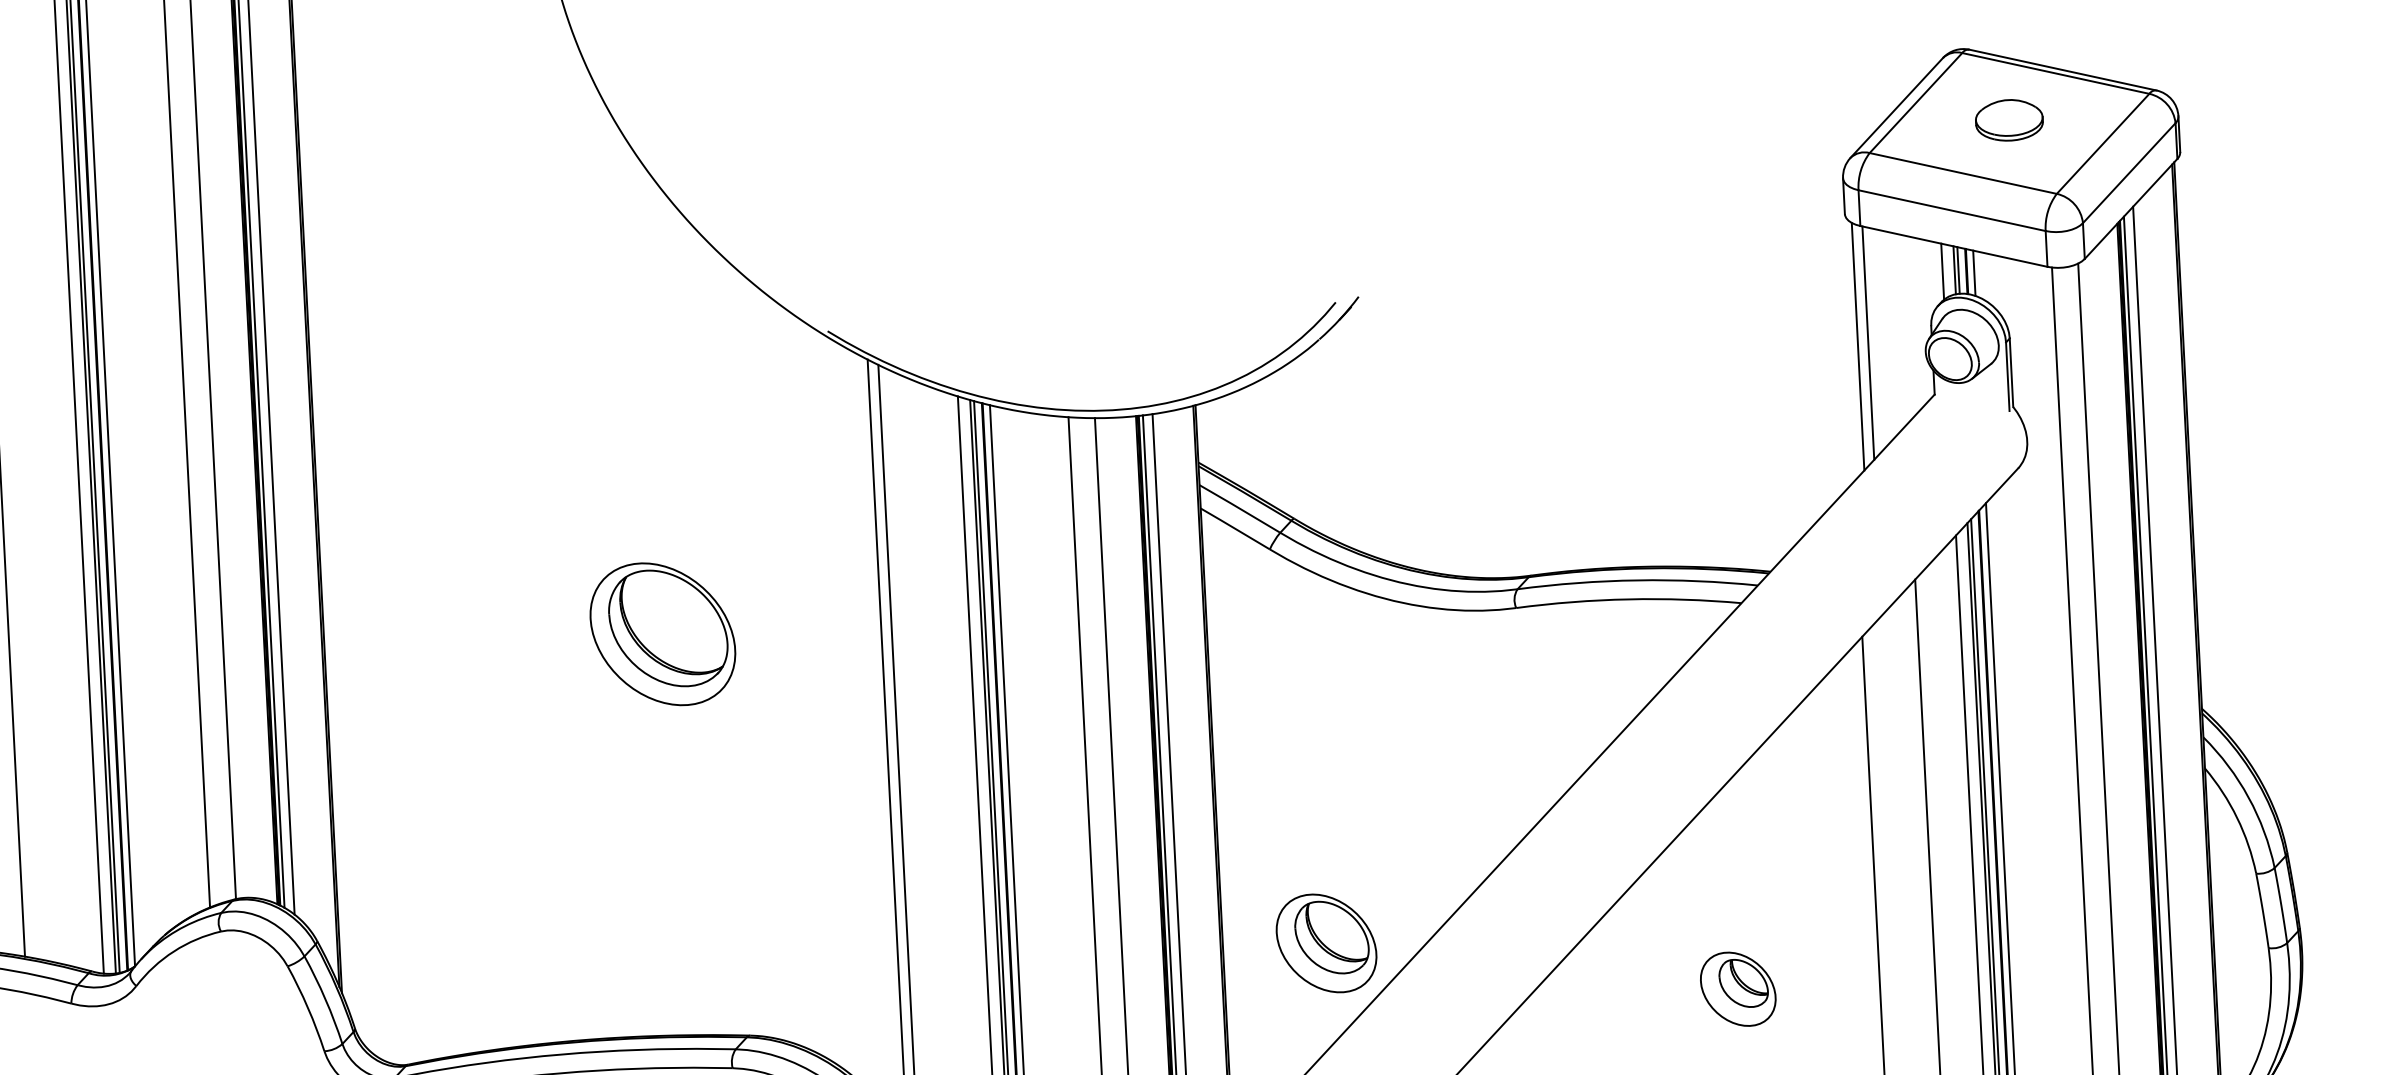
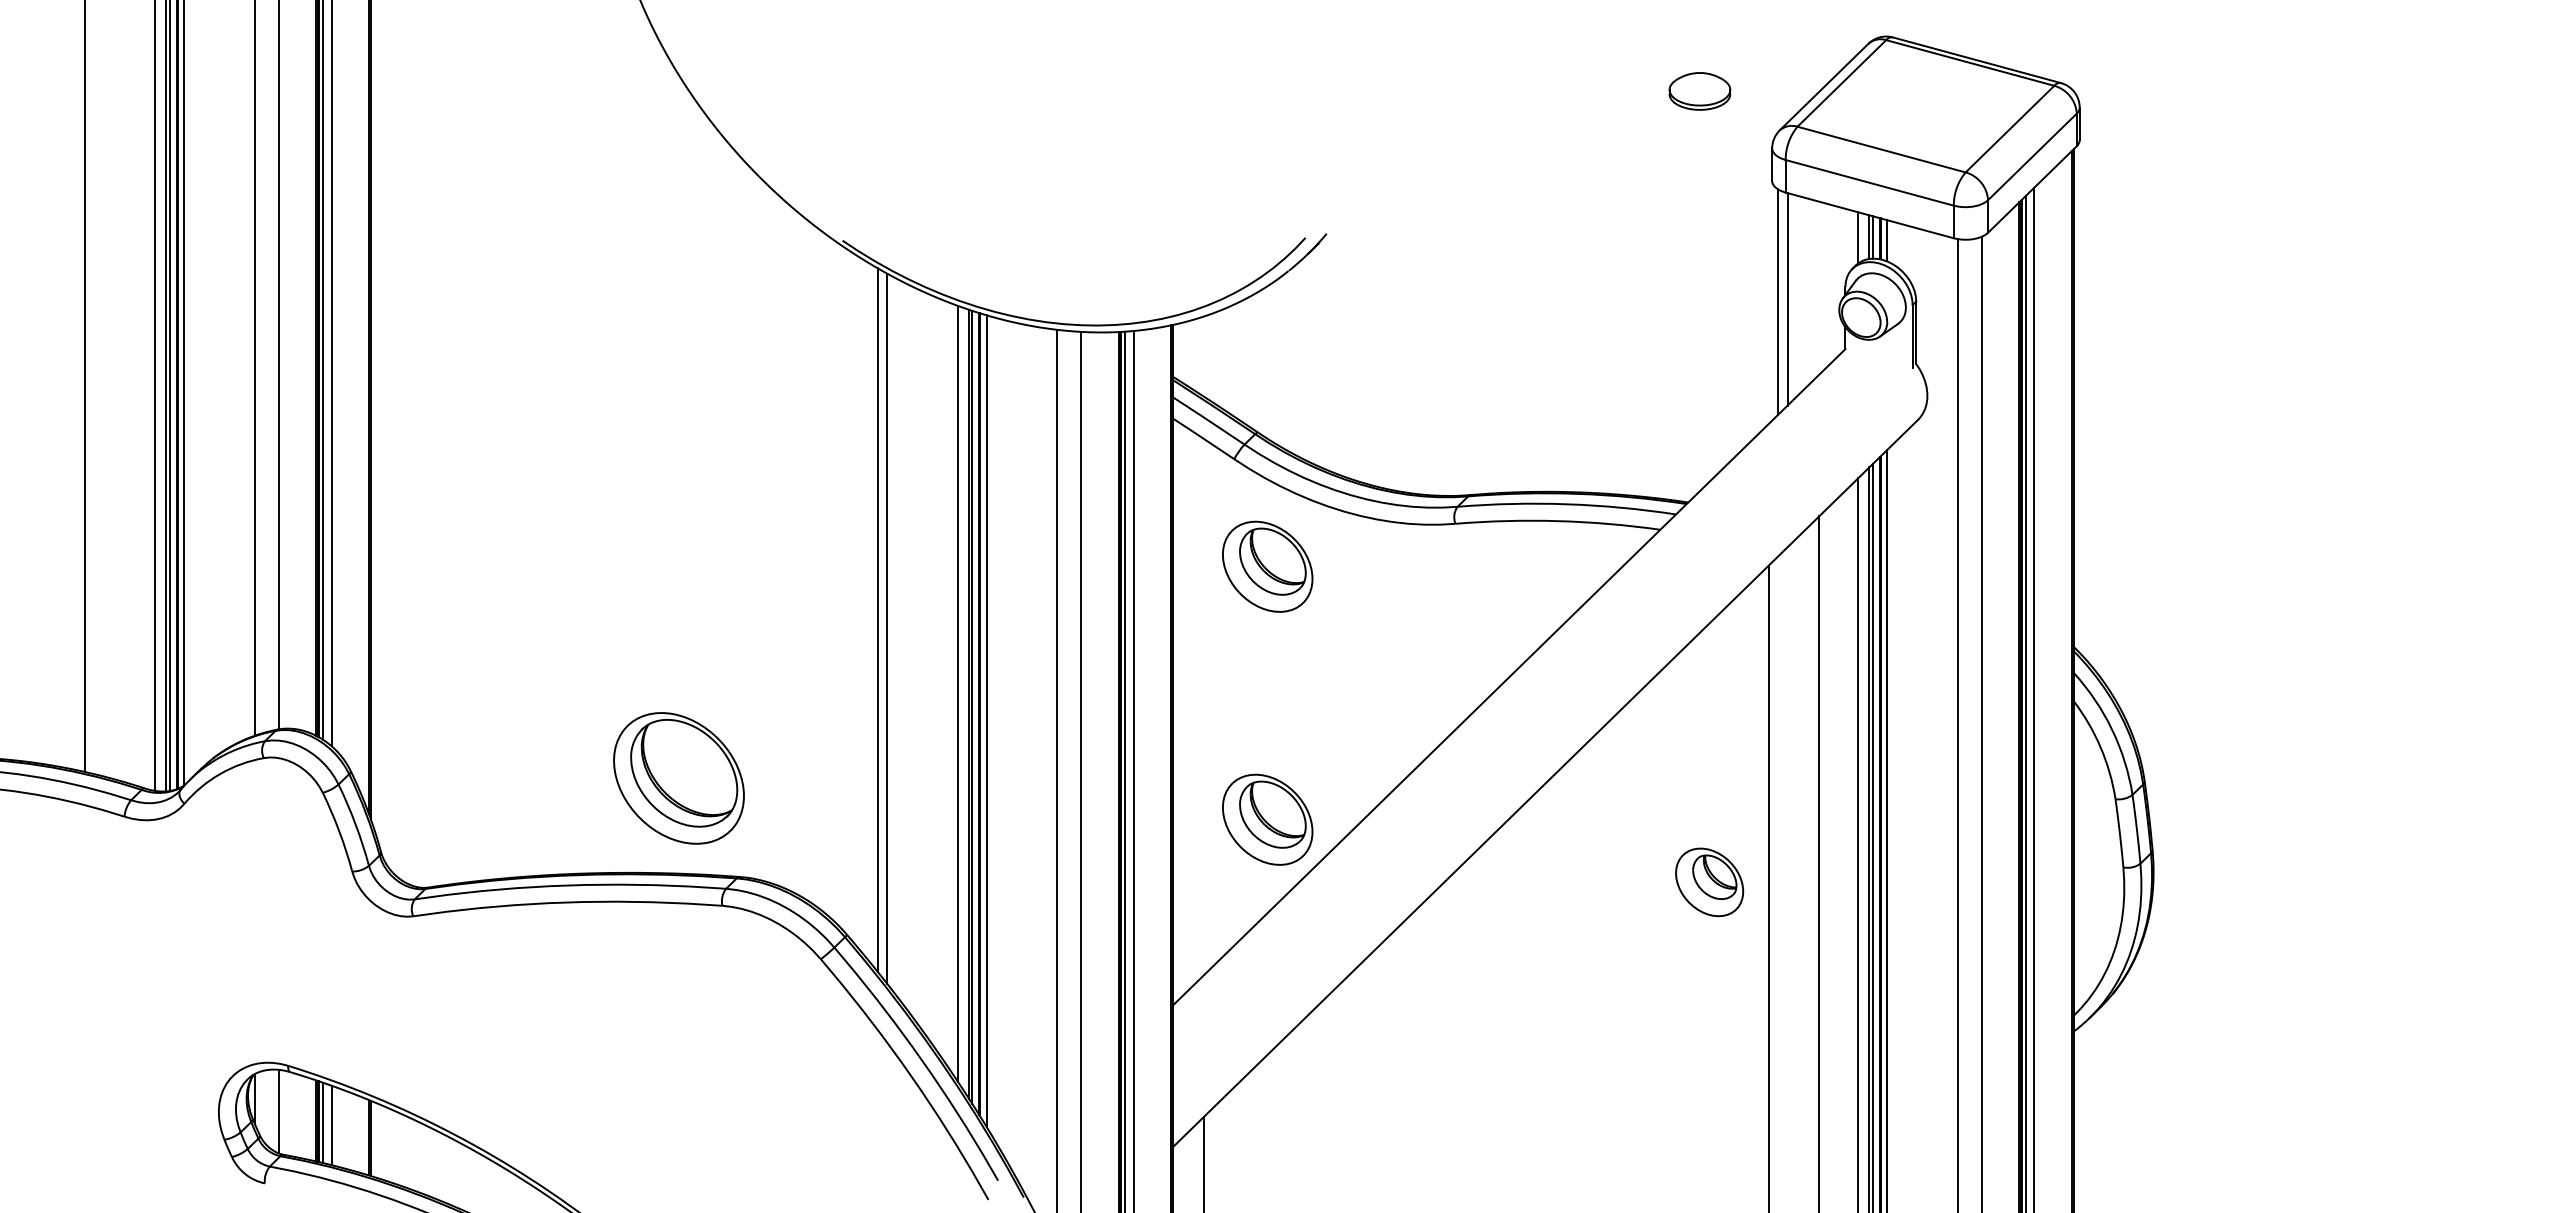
part: (2008, 120) -> (1699, 91), moved
part: (662, 634) -> (678, 778), moved
part: (1312, 665) -> (1267, 566), added
part: (1738, 989) -> (1709, 882), moved

